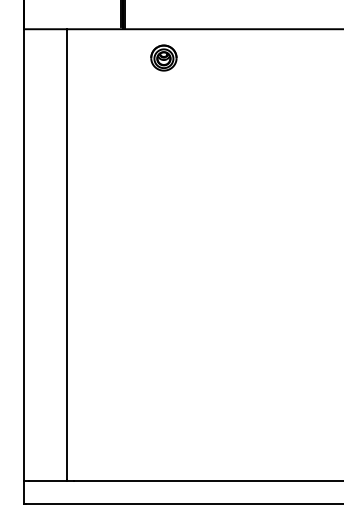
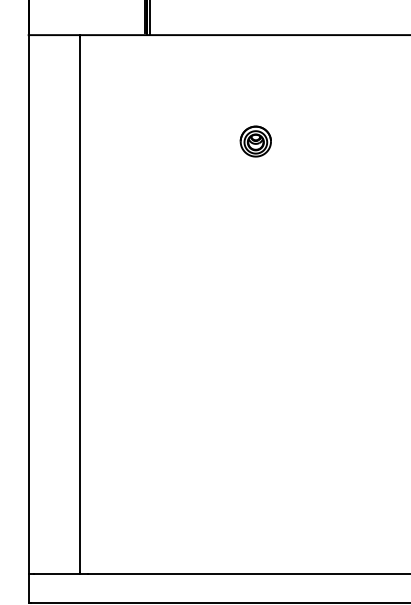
part: (163, 58) -> (255, 141), moved

